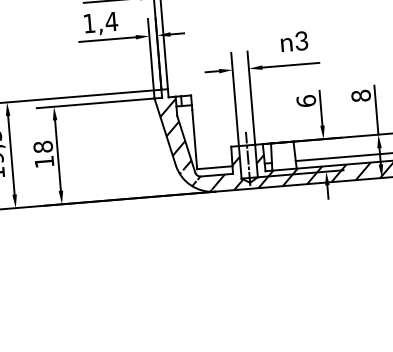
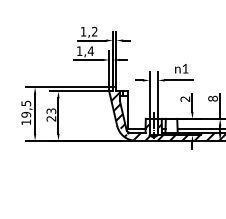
text: (301, 40) -> (185, 68), 3 -> 1
text: (306, 99) -> (185, 98), 6 -> 2
text: (43, 153) -> (51, 114), 18 -> 23

